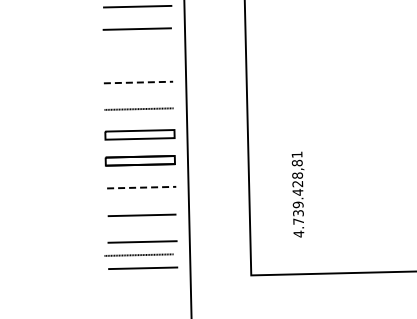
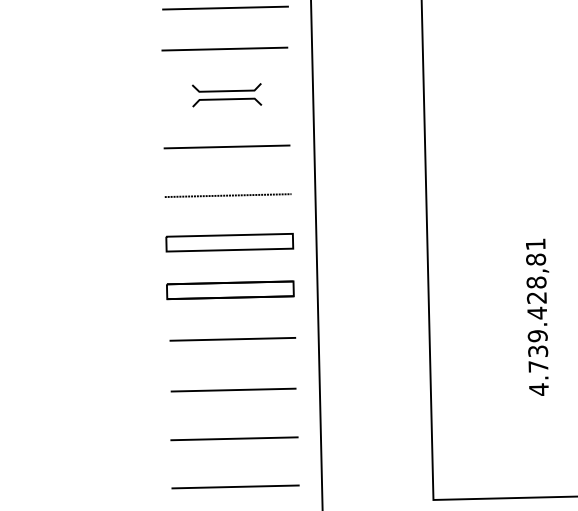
part: (138, 54) -> (227, 95), added
line: (138, 82) -> (227, 146), dashed -> solid
line: (141, 187) -> (232, 339), dashed -> solid
text: (297, 194) -> (536, 317), moved
line: (138, 254) -> (227, 461), removed

